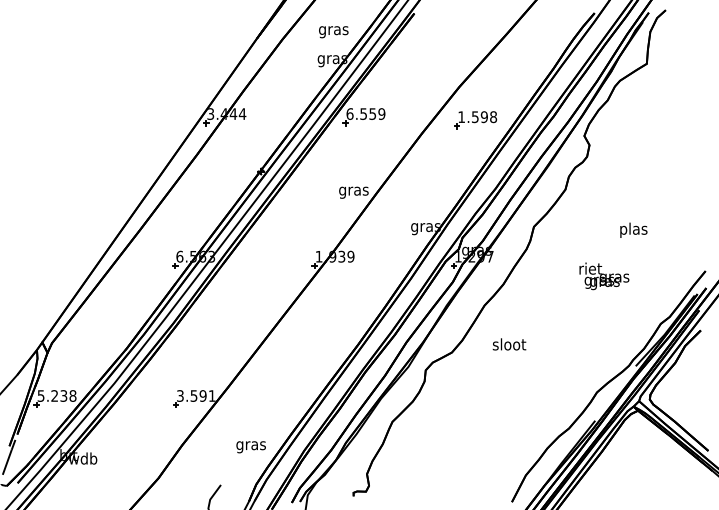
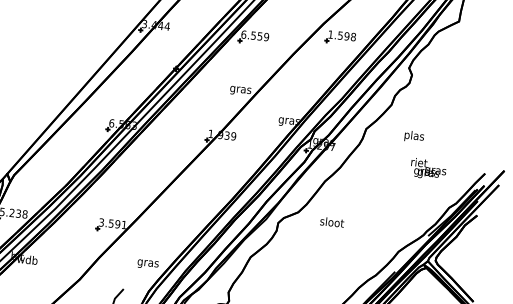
part: (475, 120) -> (340, 38), moved
text: (633, 229) -> (414, 136), moved
text: (604, 276) -> (428, 169), moved
text: (509, 344) -> (332, 222), moved

